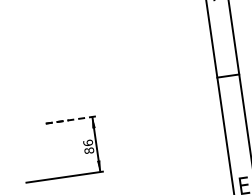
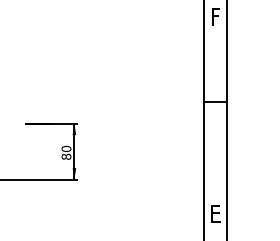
line: (57, 121) -> (38, 123), dashed -> solid
text: (88, 142) -> (66, 148), 86 -> 80

